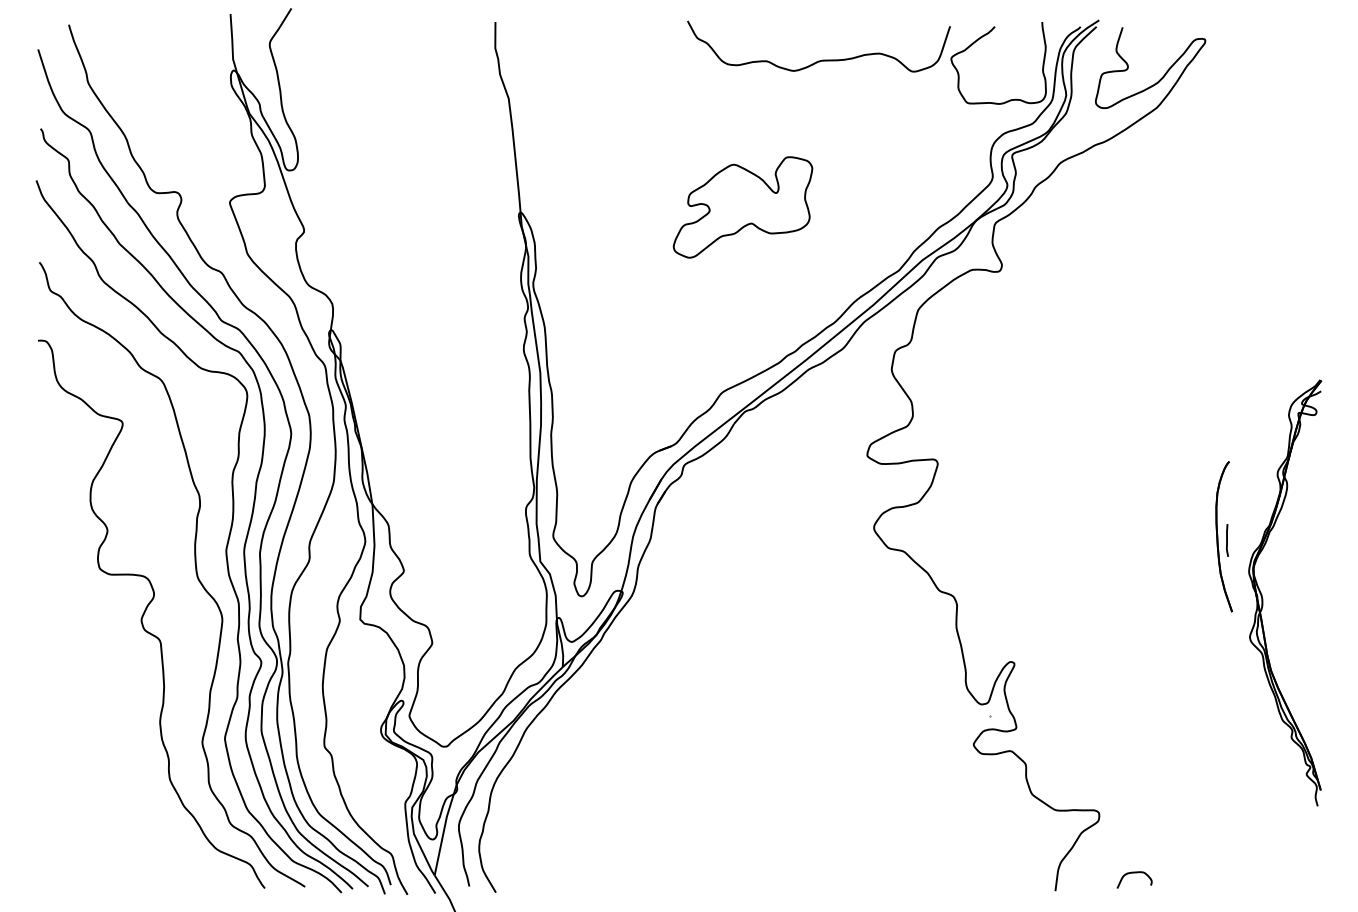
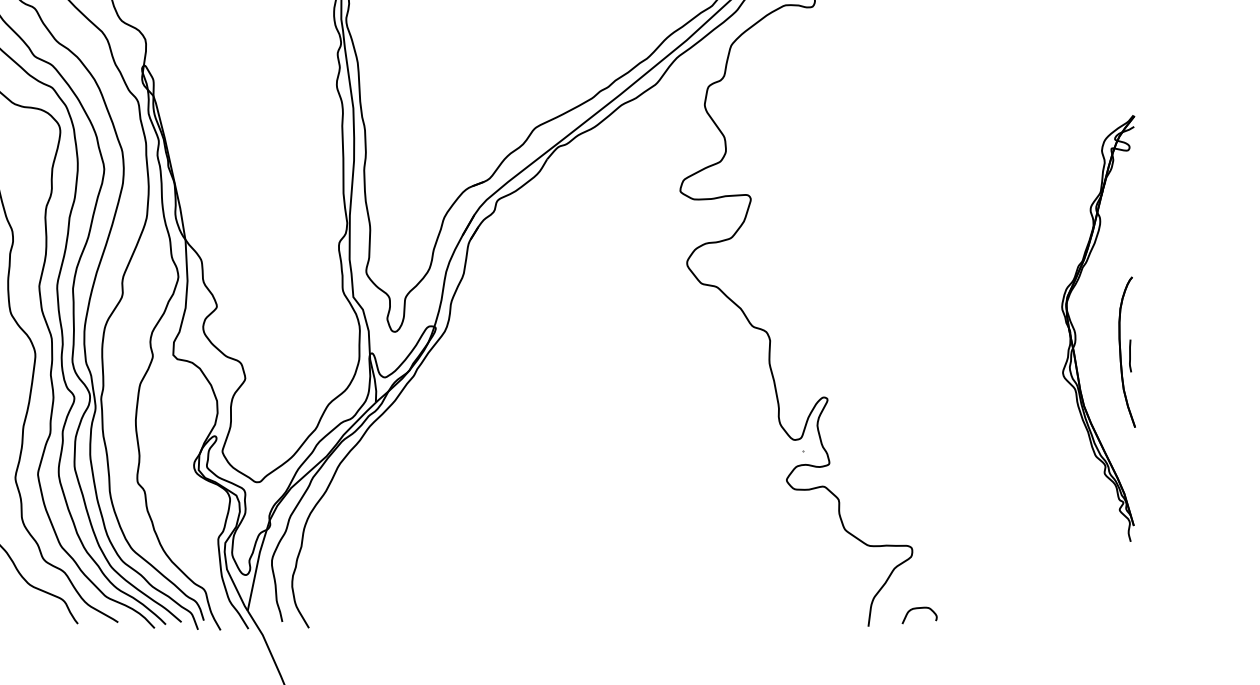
part: (1223, 536) -> (1126, 352), moved
curve: (1134, 873) -> (919, 609), moved

